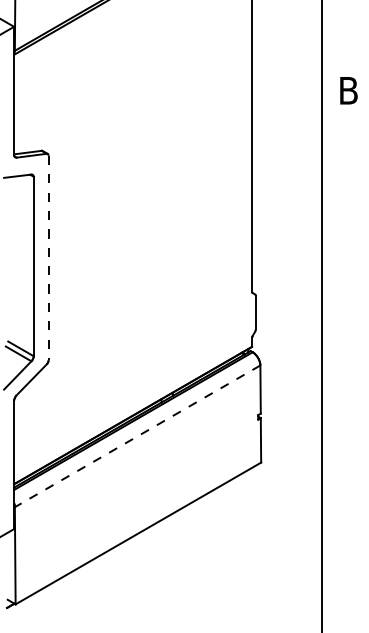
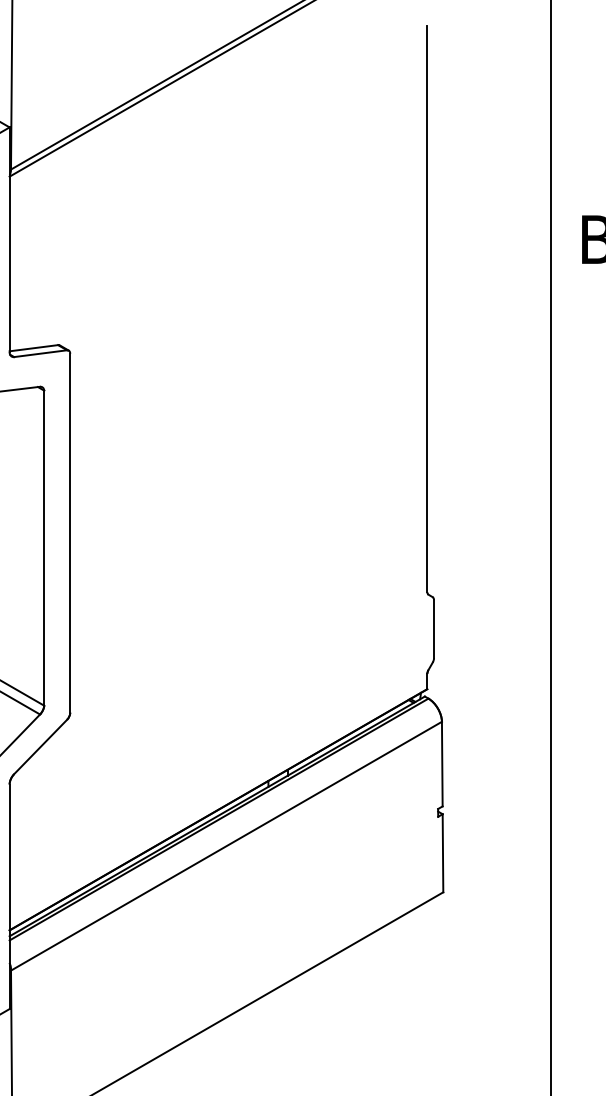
line: (48, 258) -> (70, 534), dashed -> solid
line: (137, 436) -> (226, 846), dashed -> solid

